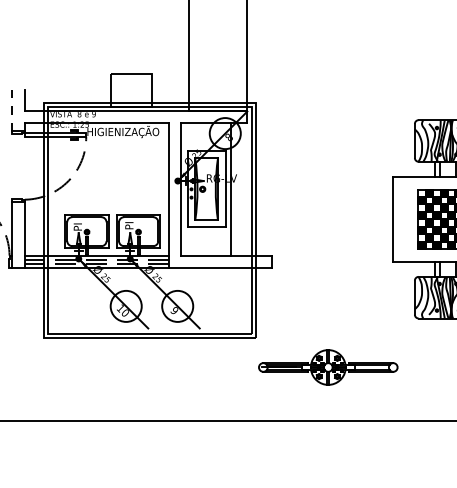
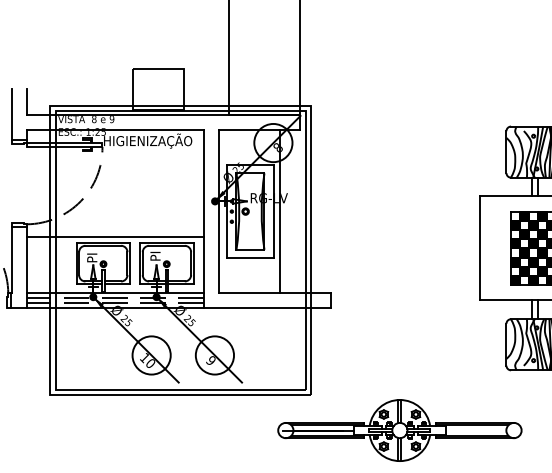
line: (12, 110) -> (11, 114), dashed -> solid
line: (96, 210) -> (115, 237), added
part: (328, 367) -> (400, 430), size x1.43

